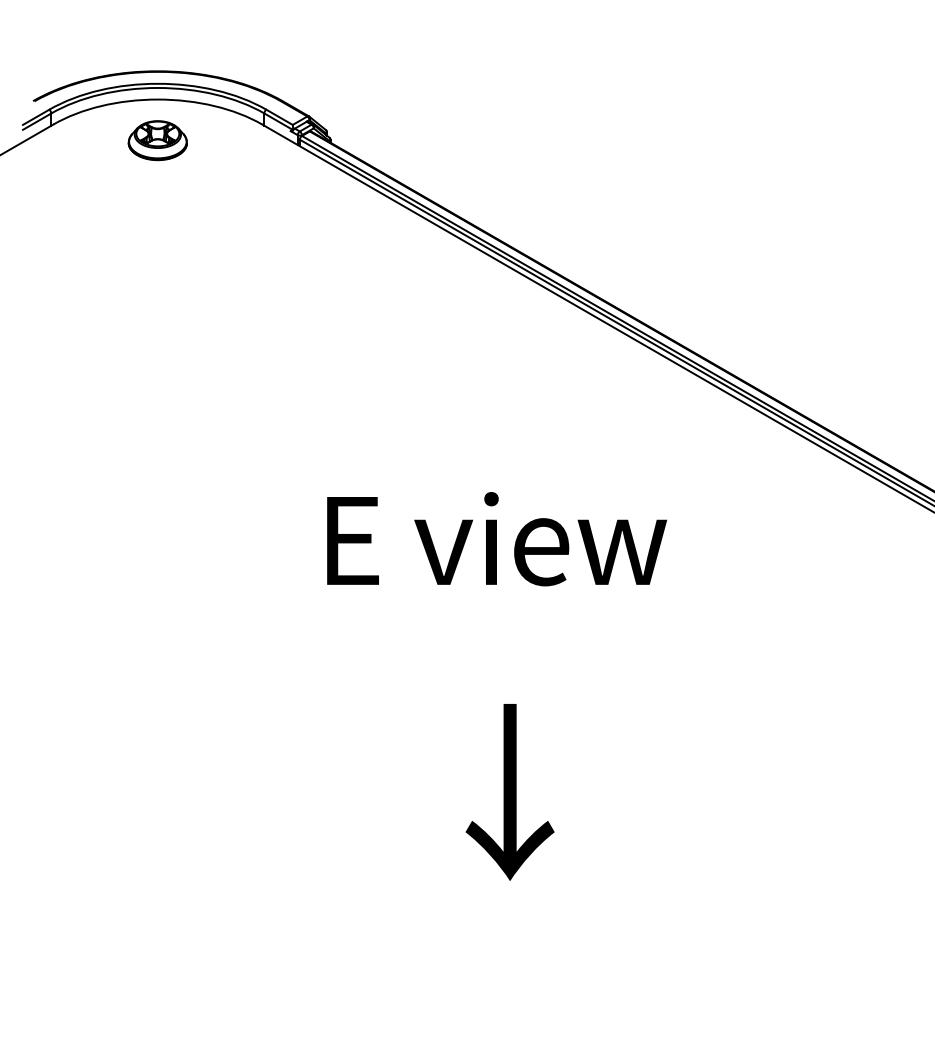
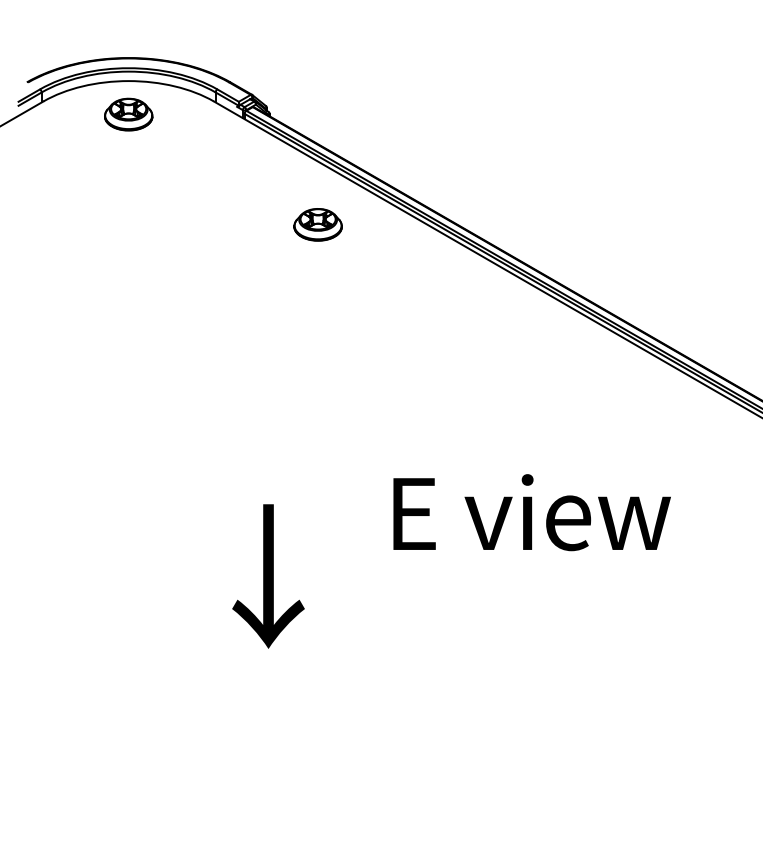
part: (389, 275) -> (317, 224), added
text: (496, 539) -> (531, 512), moved
text: (509, 792) -> (268, 576), moved

